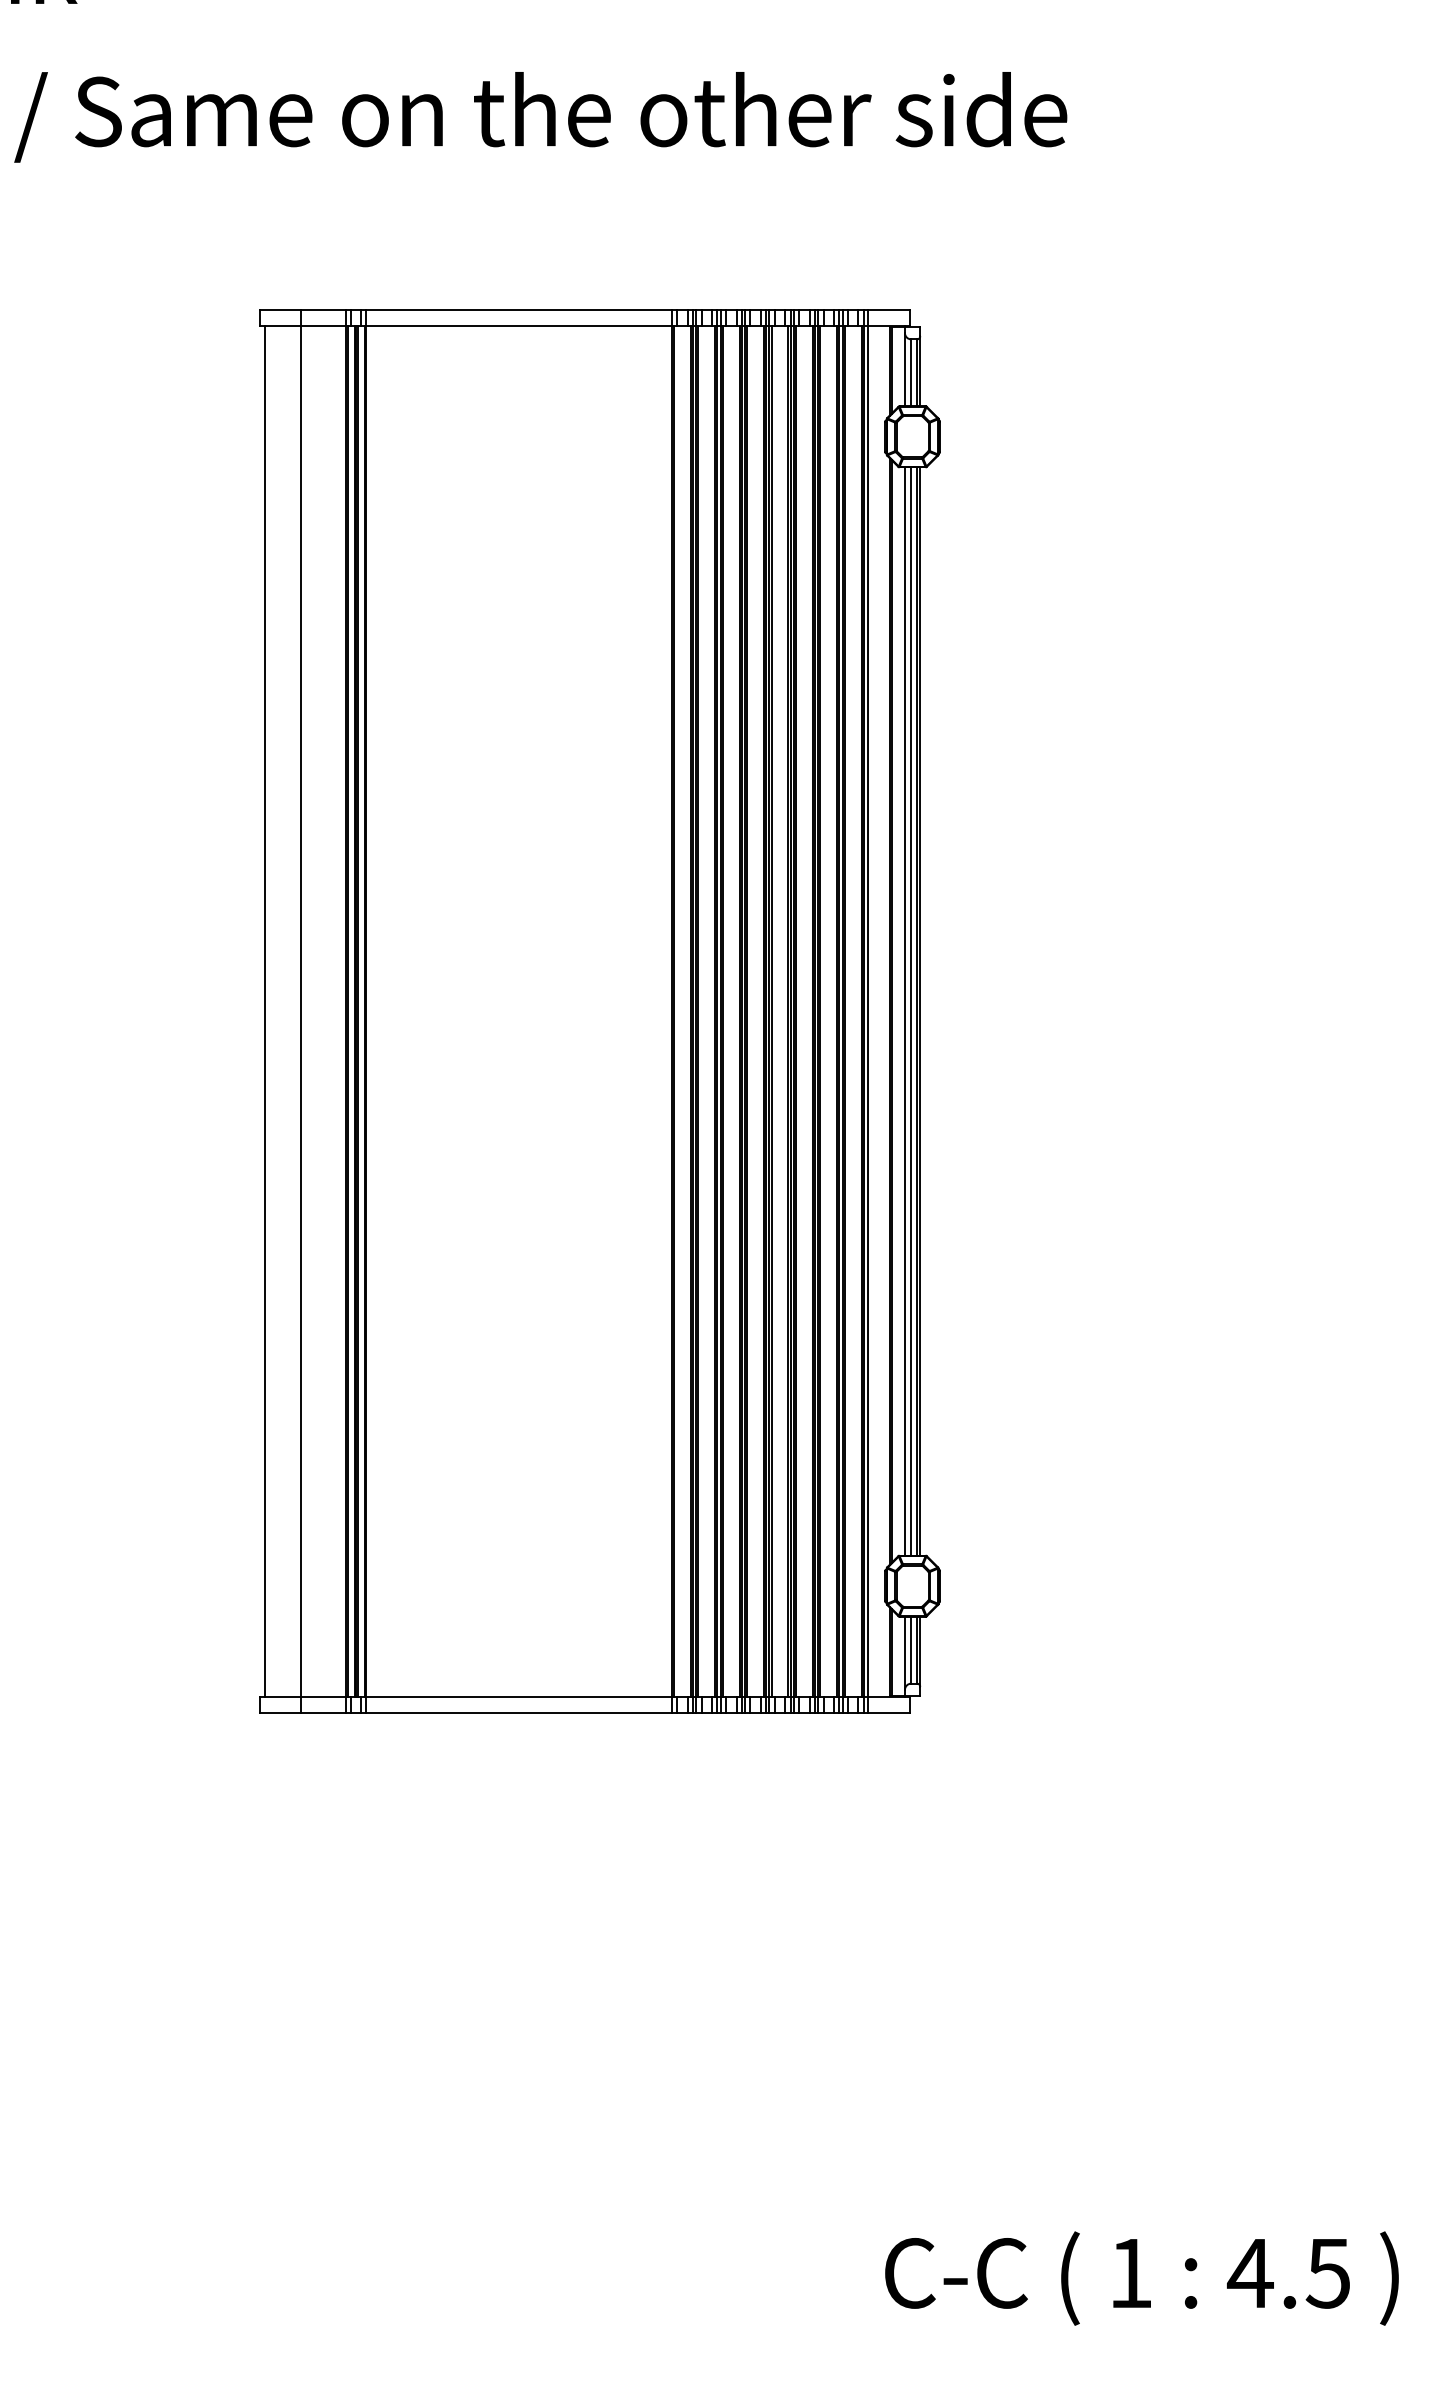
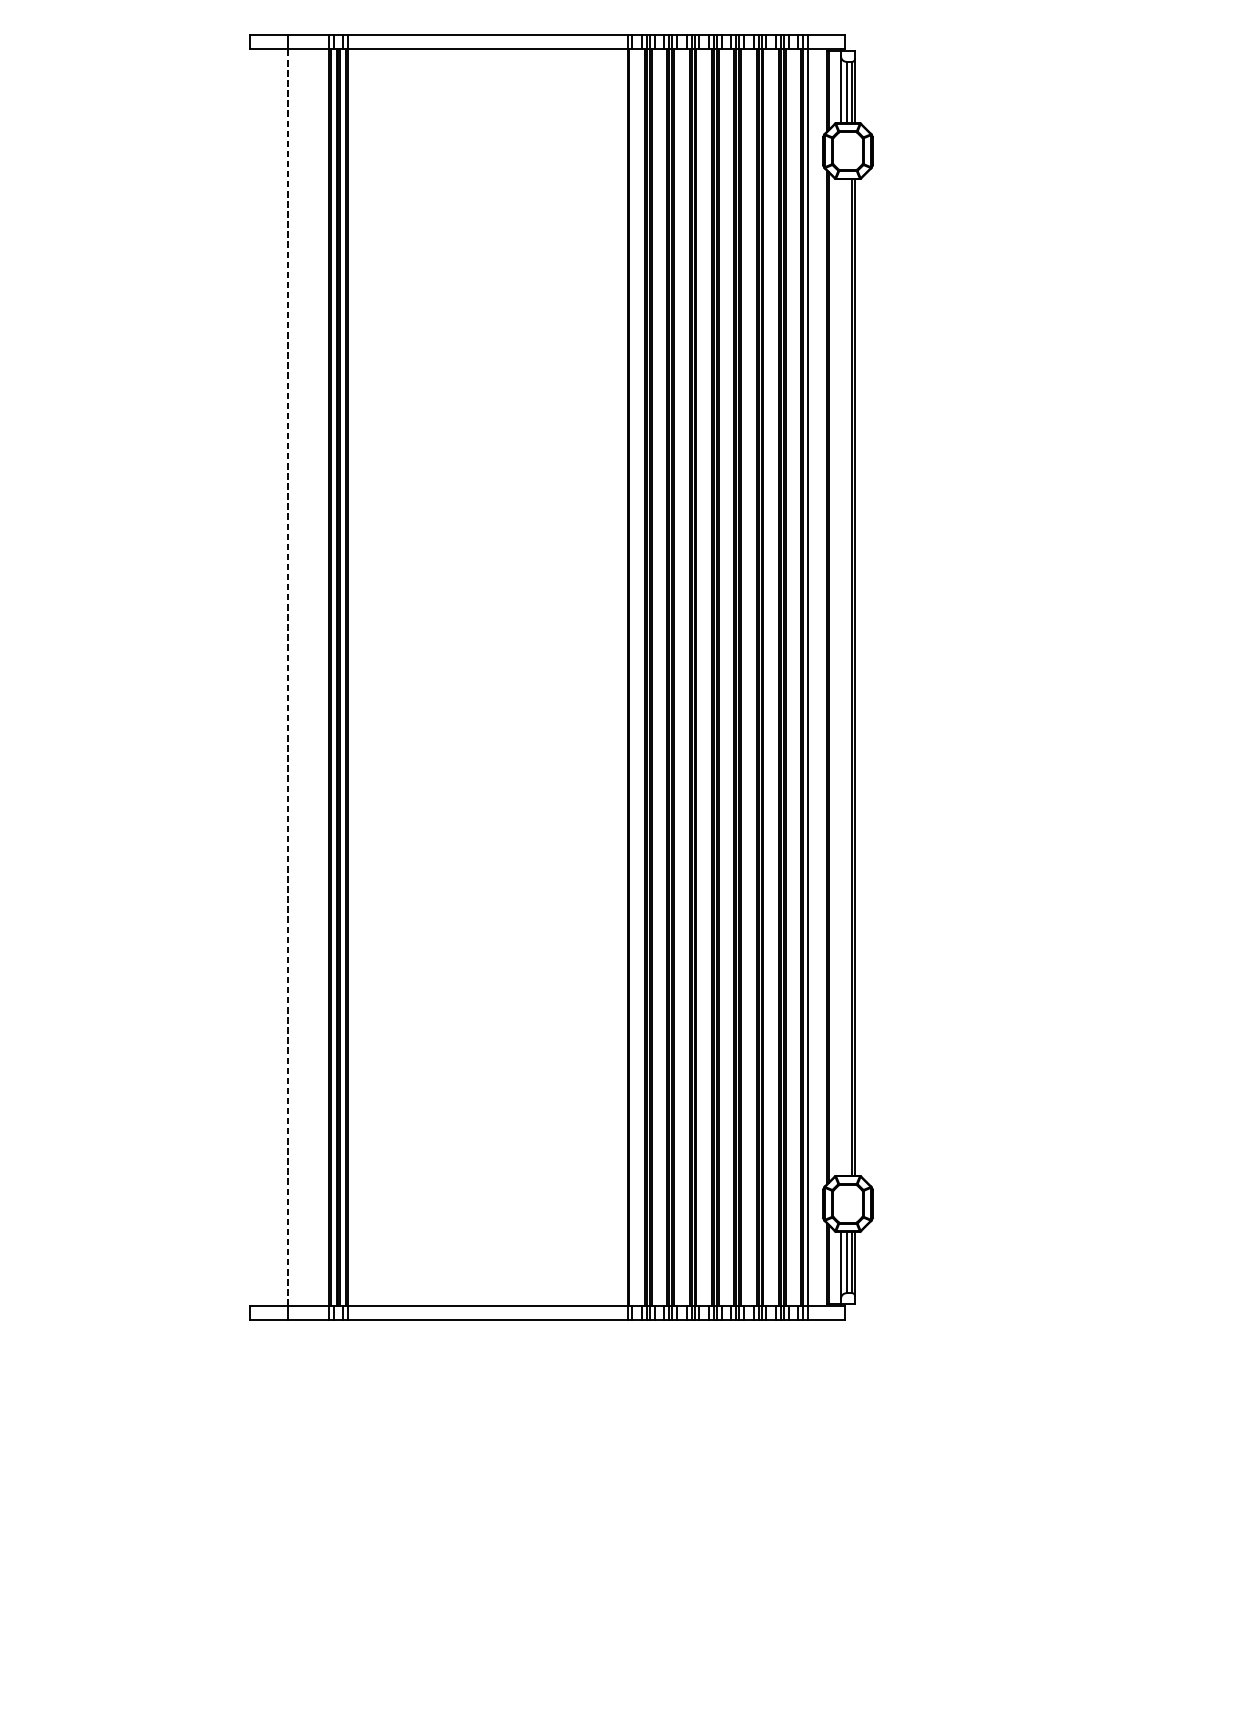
line: (264, 1011) -> (254, 677), removed
line: (301, 1011) -> (288, 677), solid -> dashed
line: (905, 1011) -> (841, 677), removed
line: (911, 1011) -> (846, 677), removed

